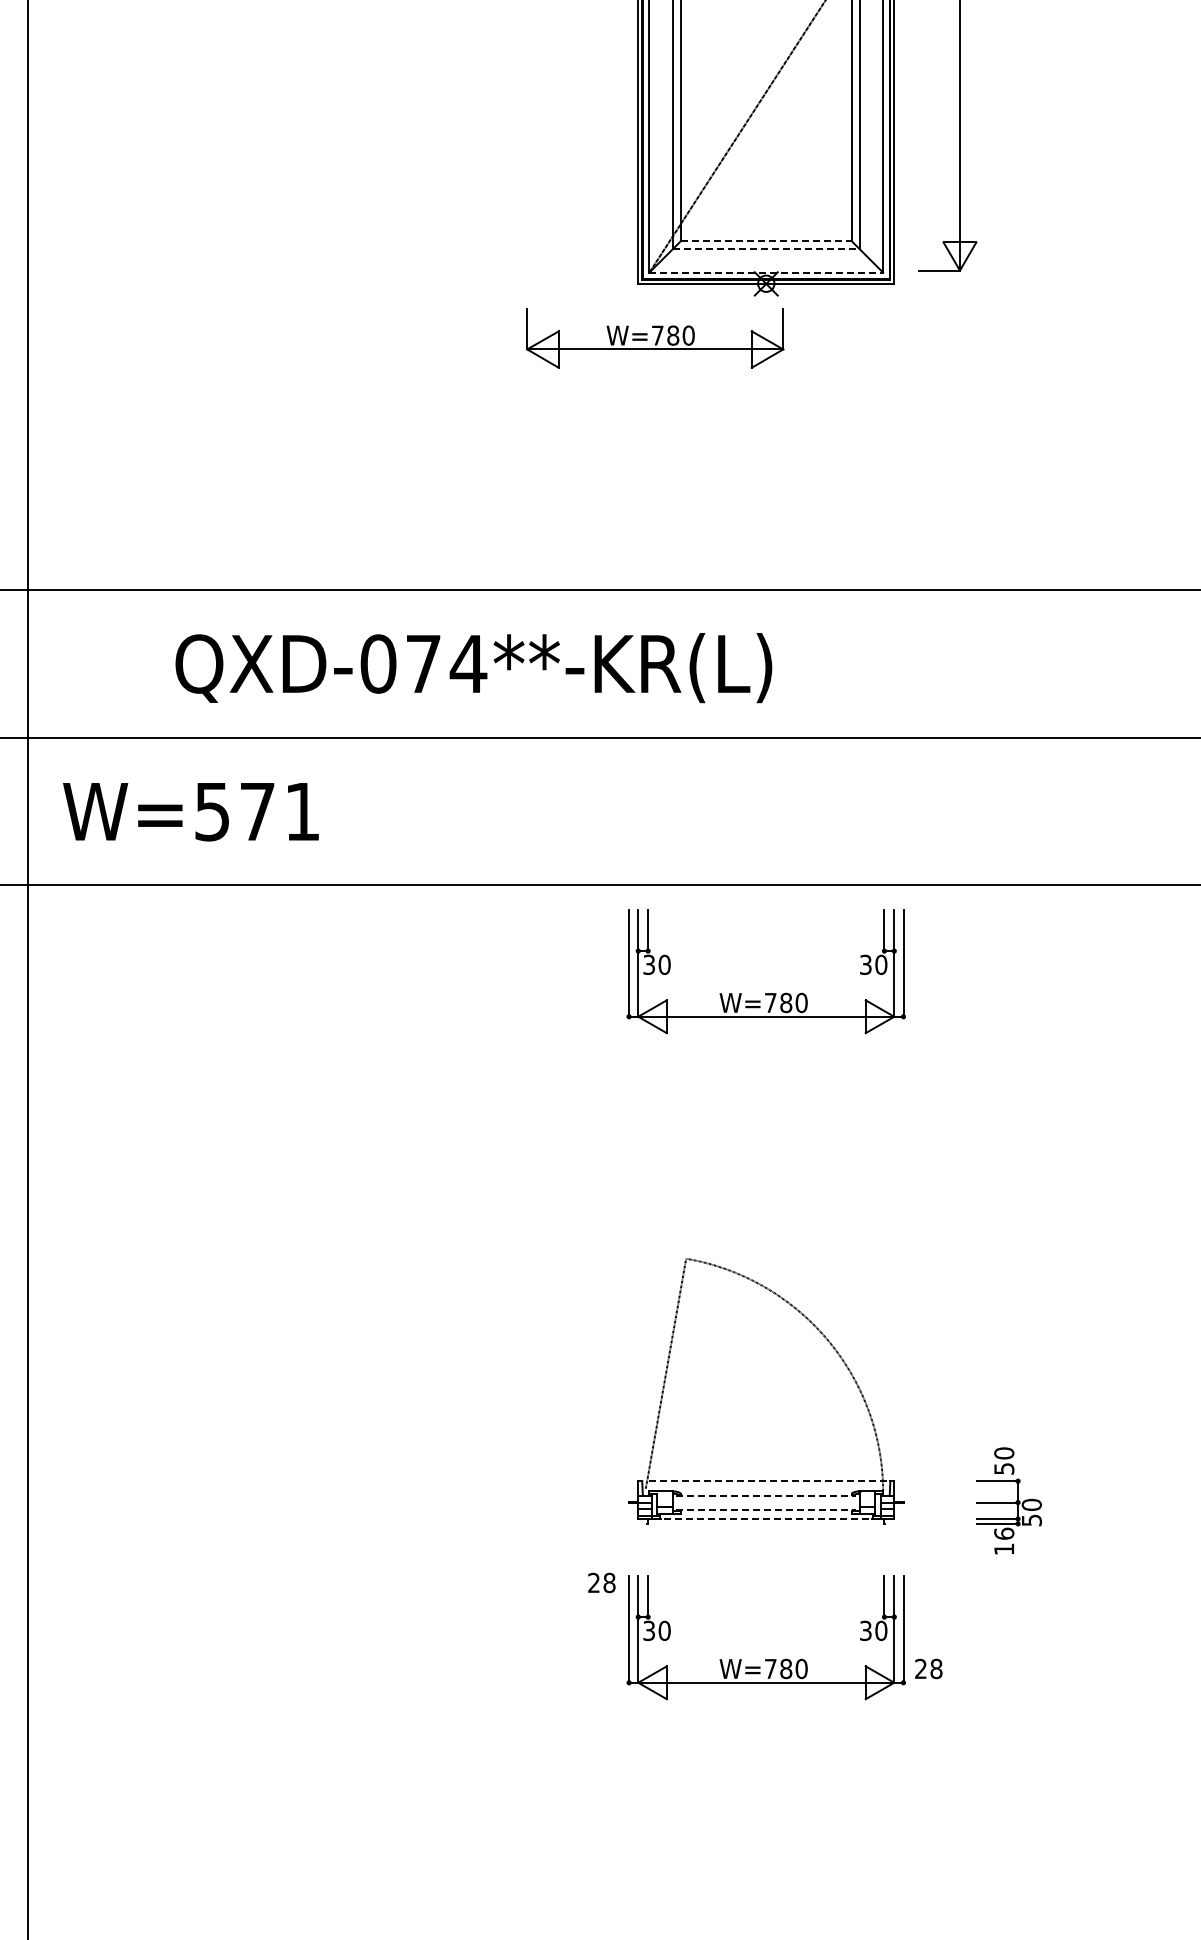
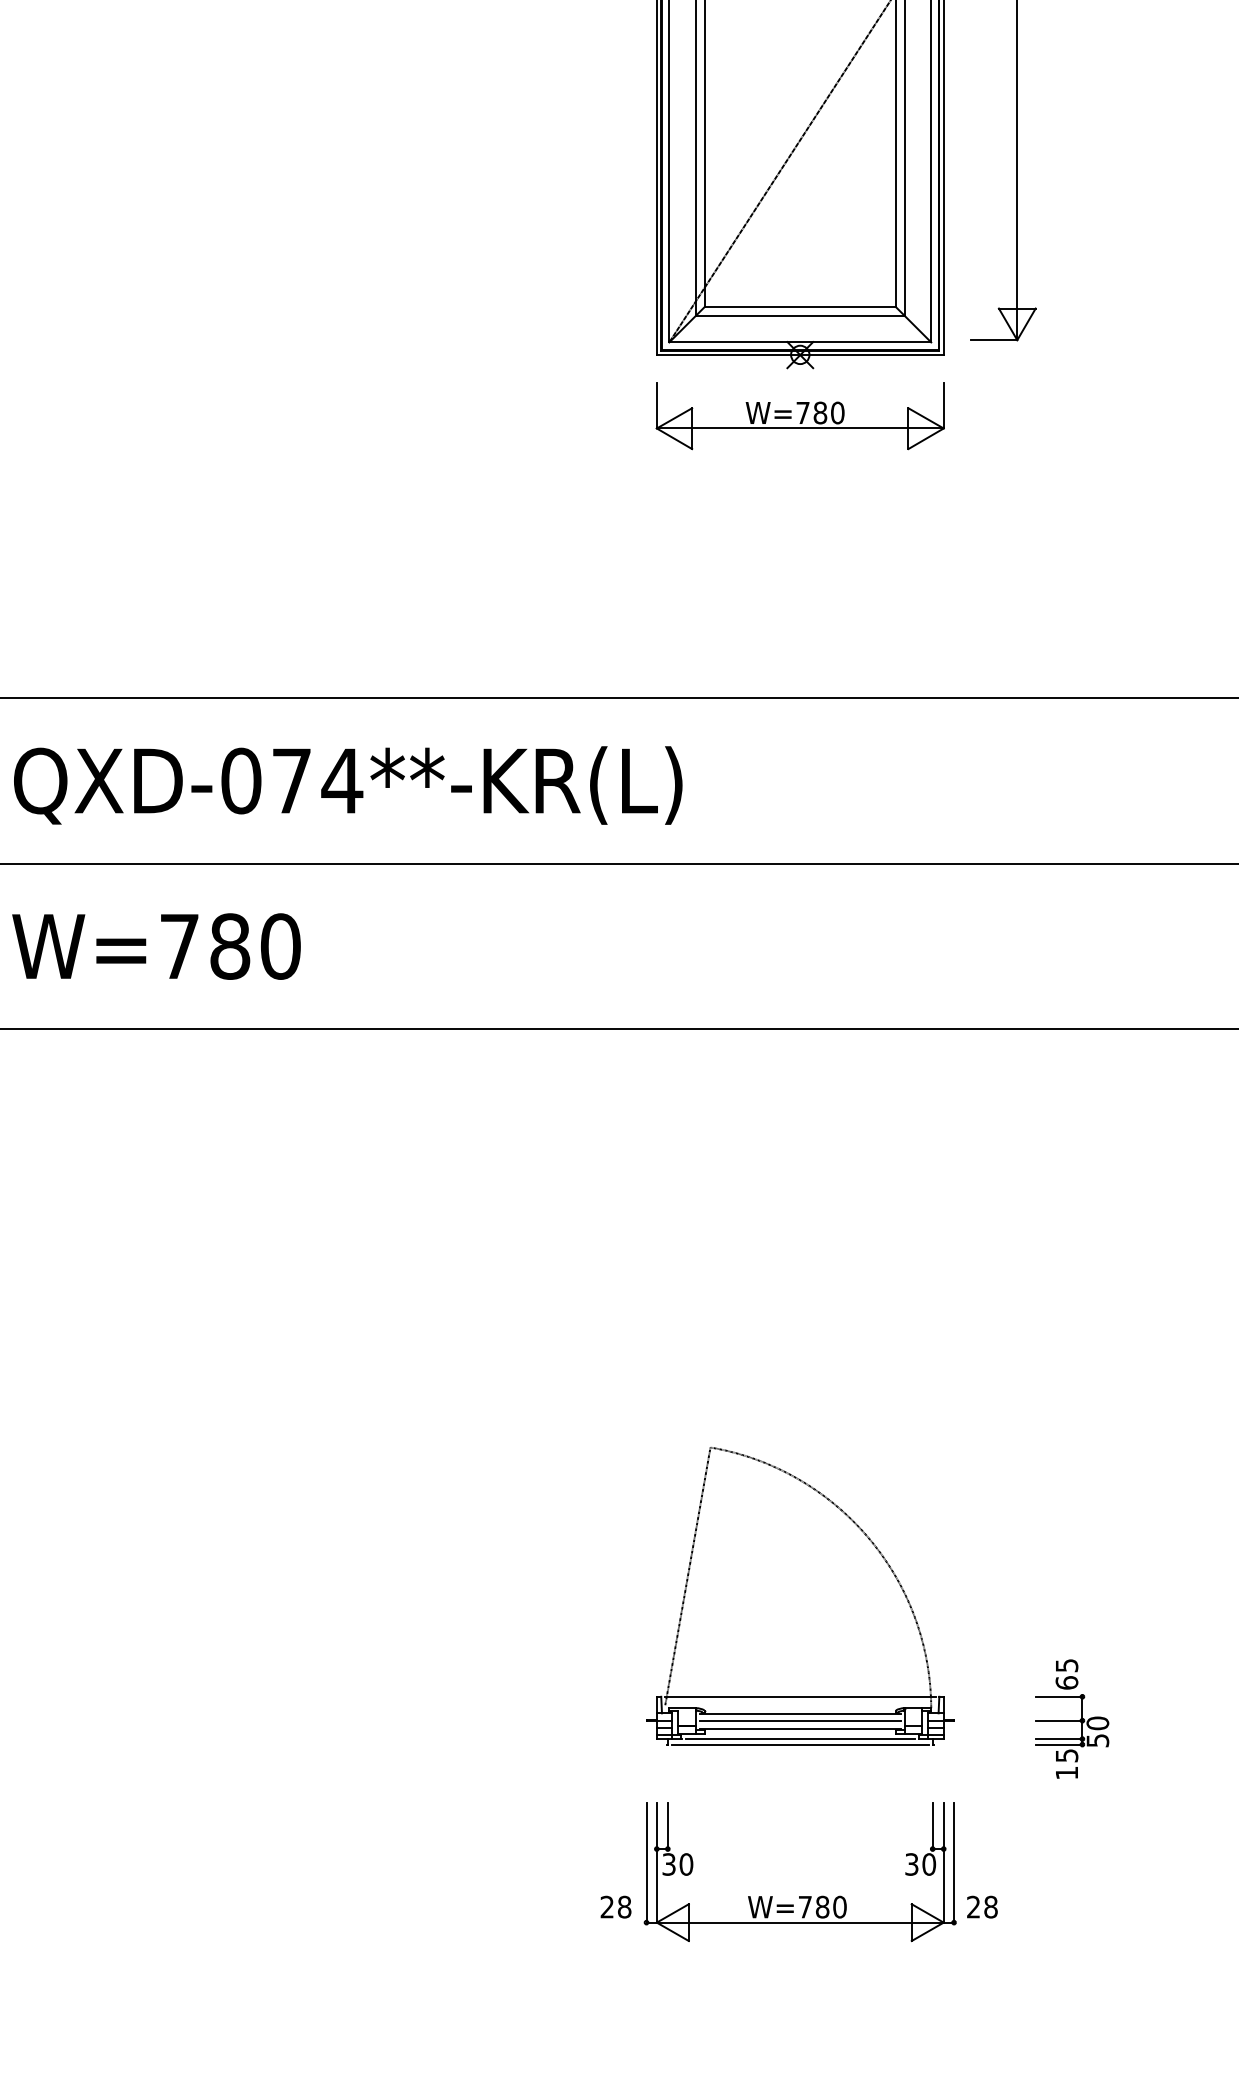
line: (766, 241) -> (800, 307), dashed -> solid
line: (766, 248) -> (800, 315), dashed -> solid
line: (766, 272) -> (800, 342), dashed -> solid
part: (655, 338) -> (800, 416), moved
text: (473, 668) -> (347, 786), moved
text: (257, 811) -> (230, 946), W=571 -> W=780
part: (765, 993) -> (799, 1150), removed
text: (1004, 1460) -> (1067, 1673), 50 -> 65
line: (766, 1481) -> (800, 1697), dashed -> solid
line: (766, 1496) -> (800, 1713), dashed -> solid
line: (766, 1502) -> (800, 1720), added
line: (766, 1509) -> (800, 1728), dashed -> solid
line: (766, 1518) -> (800, 1738), dashed -> solid
line: (766, 1523) -> (800, 1744), added
text: (1004, 1533) -> (1067, 1755), 16 -> 15
text: (601, 1582) -> (615, 1906), moved

